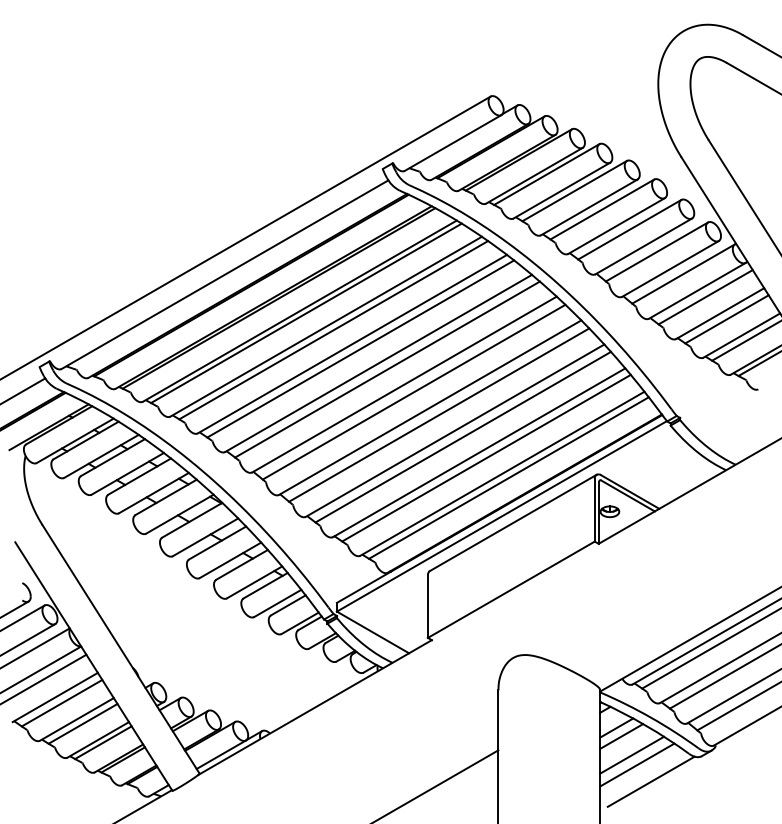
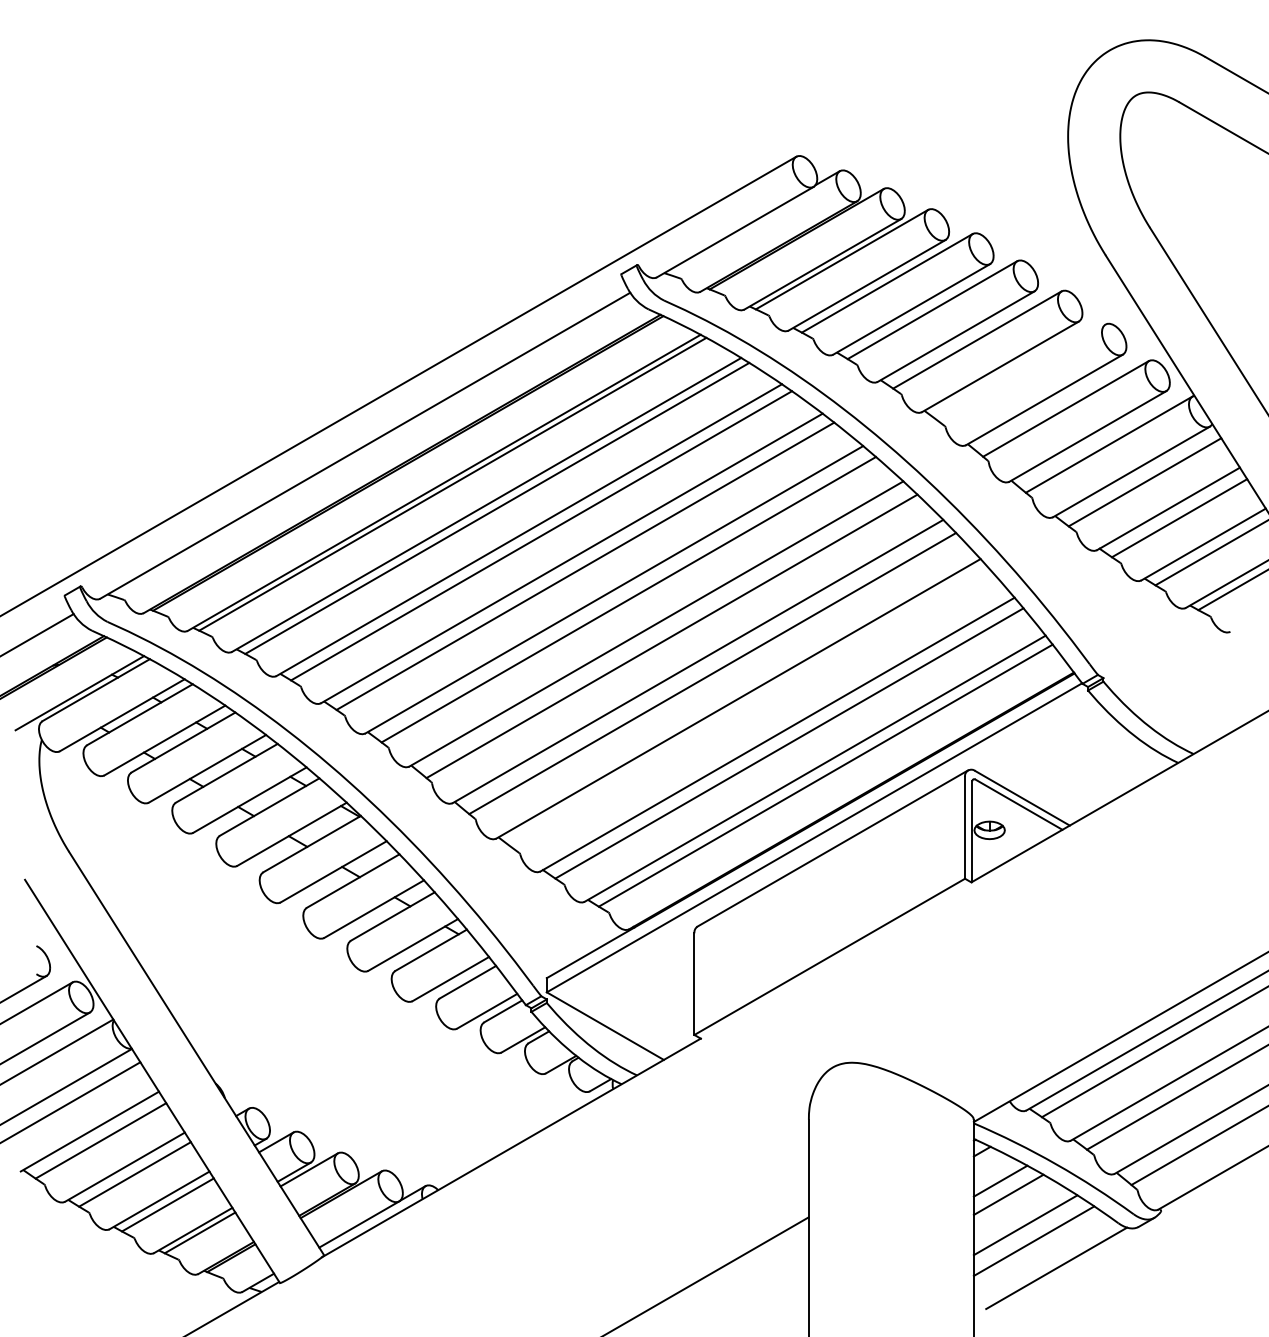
line: (629, 229) -> (1021, 372), removed
line: (463, 436) -> (752, 708), removed

